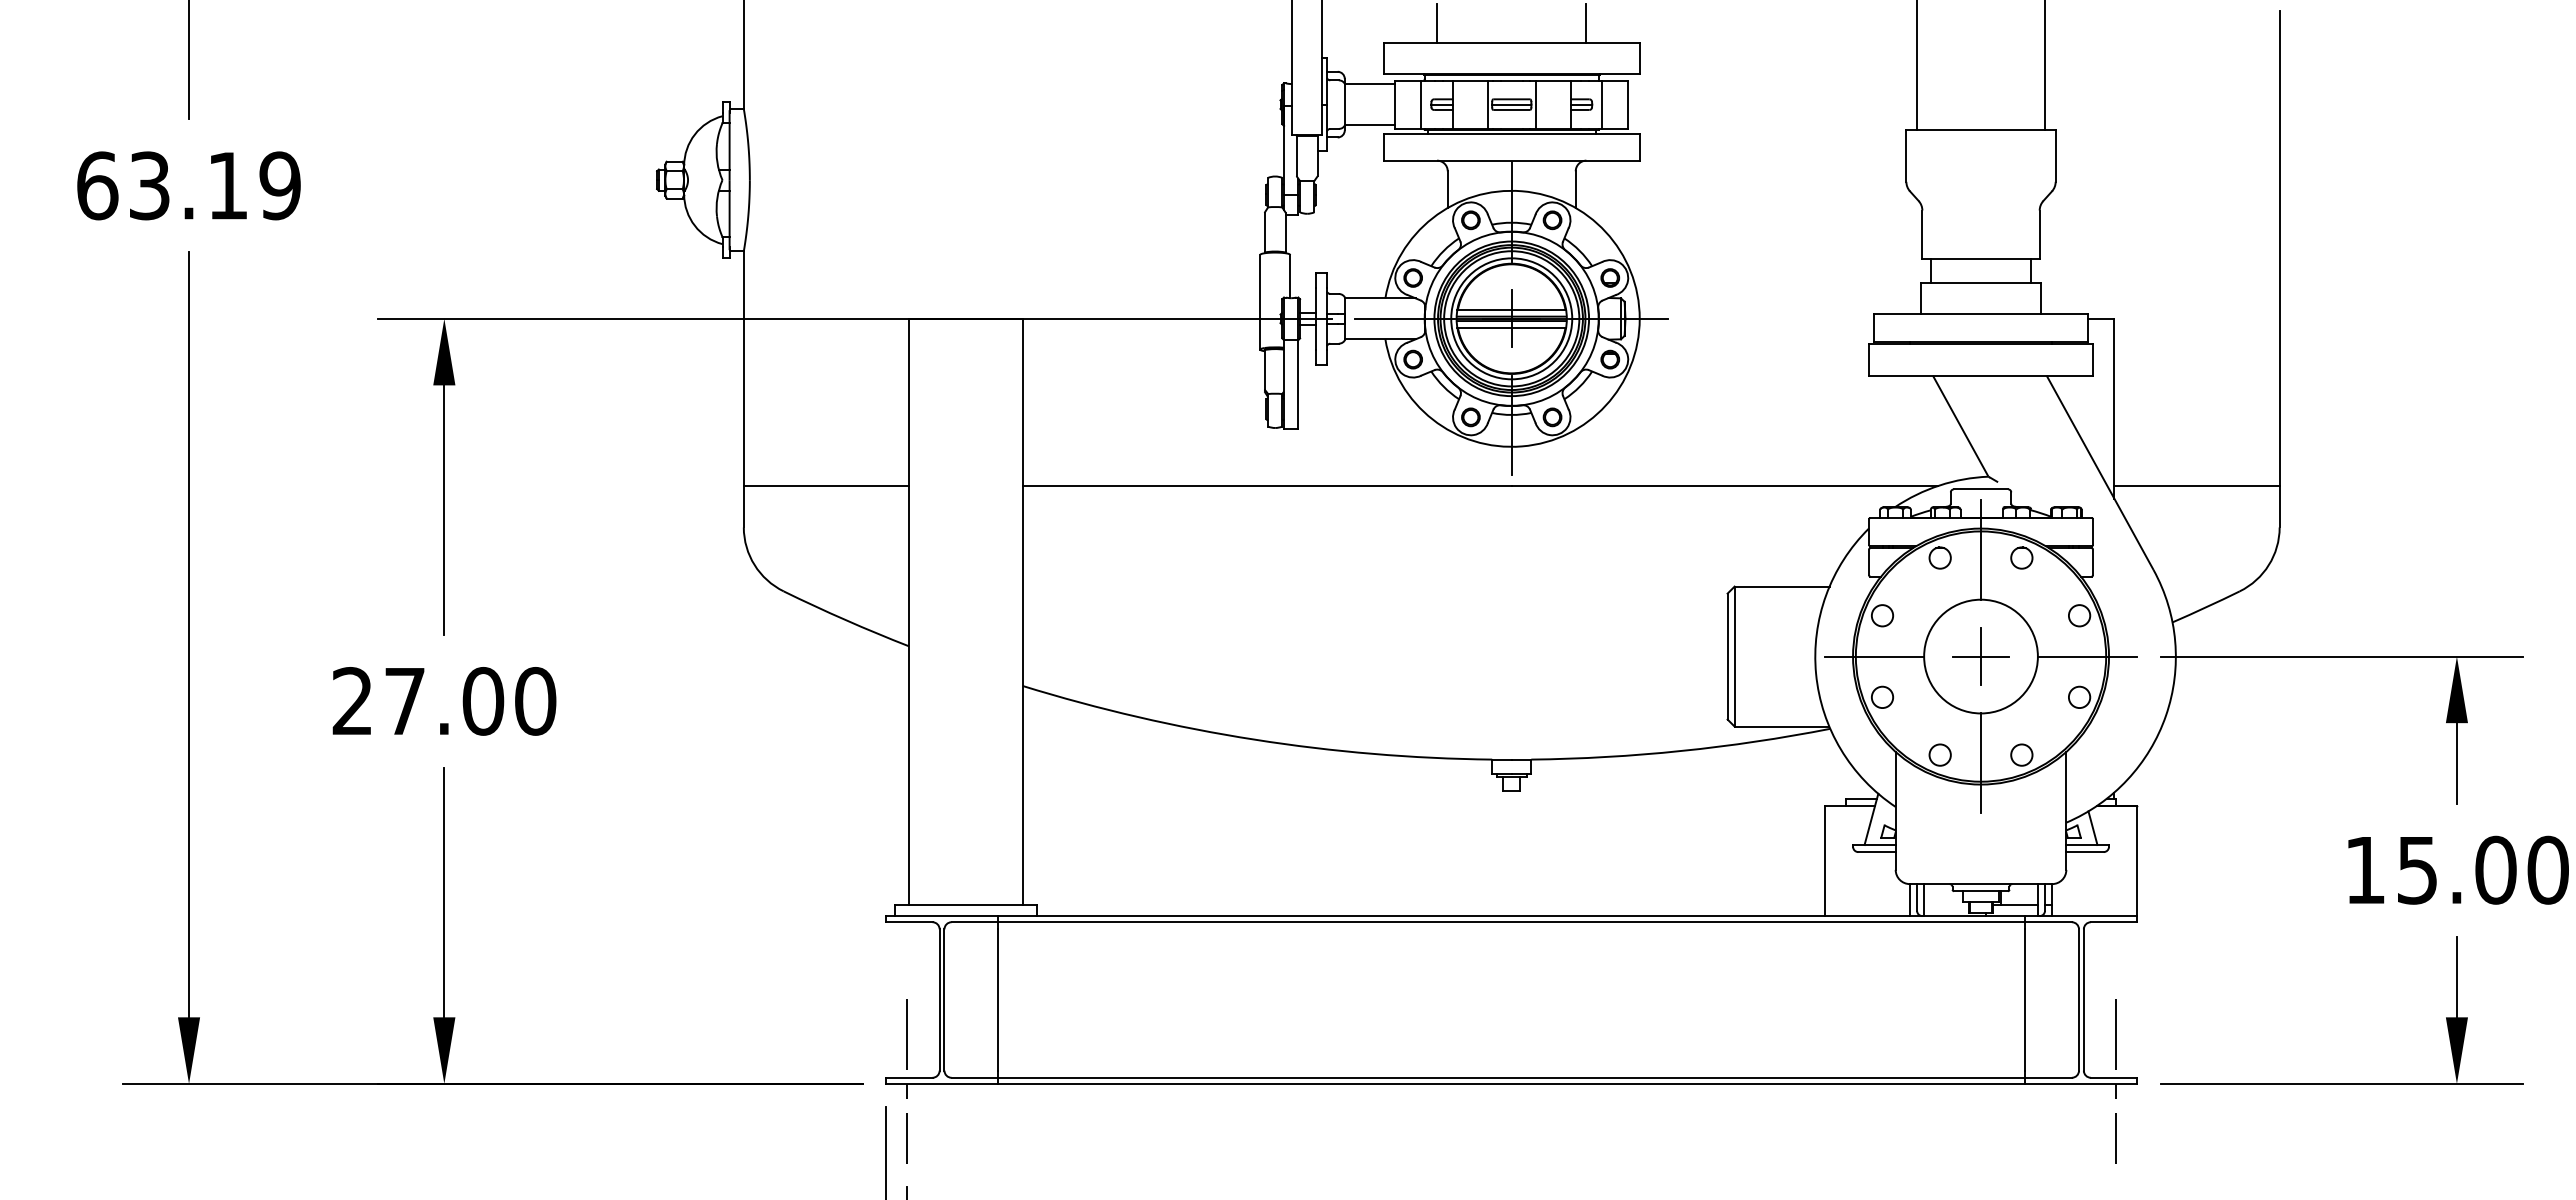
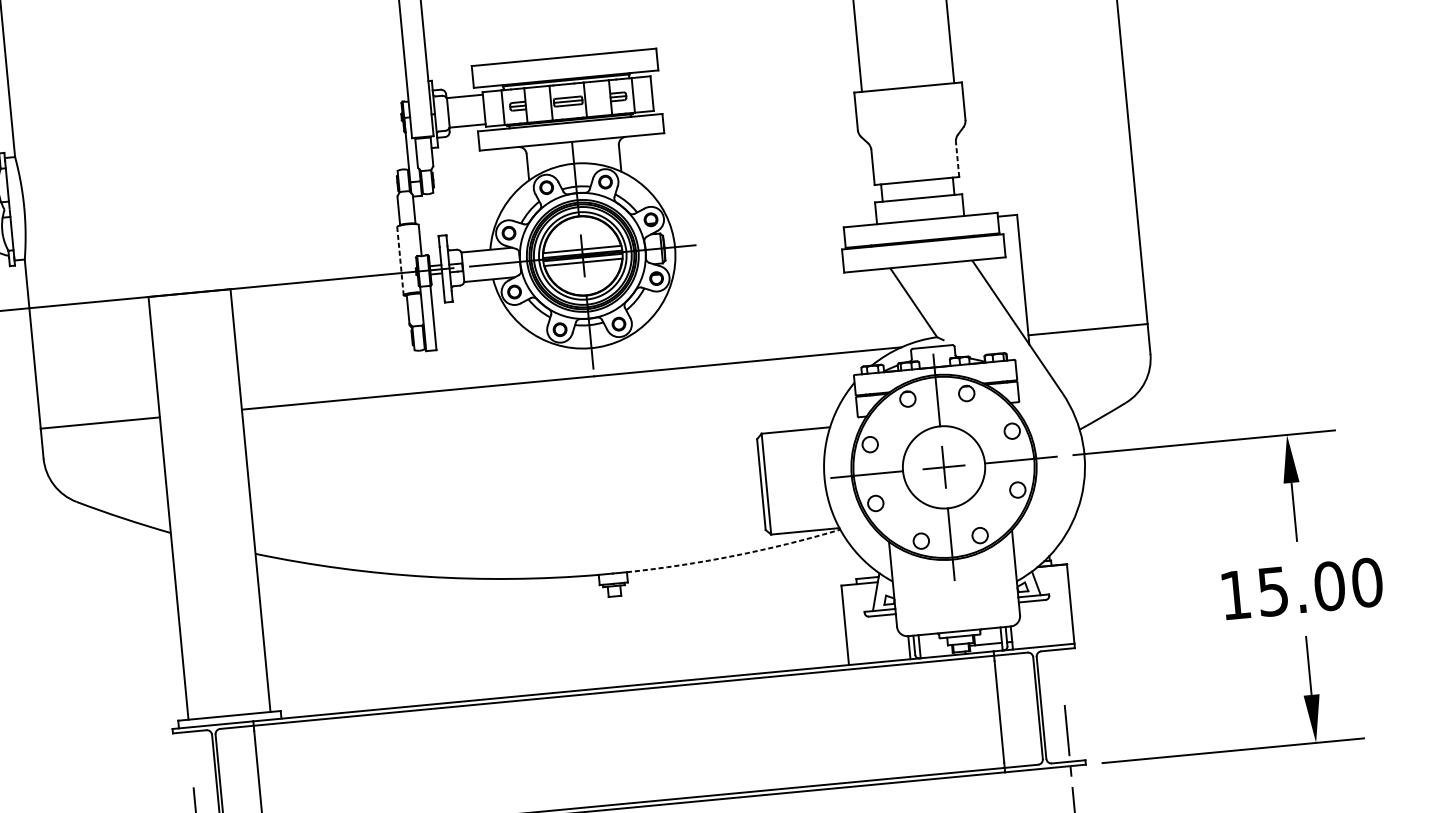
line: (1437, 23) -> (509, 48), removed
line: (1586, 23) -> (616, 37), removed
line: (2039, 234) -> (957, 159), solid -> dashed
line: (1260, 302) -> (400, 261), solid -> dashed
arc: (1681, 751) -> (734, 556), solid -> dashed

